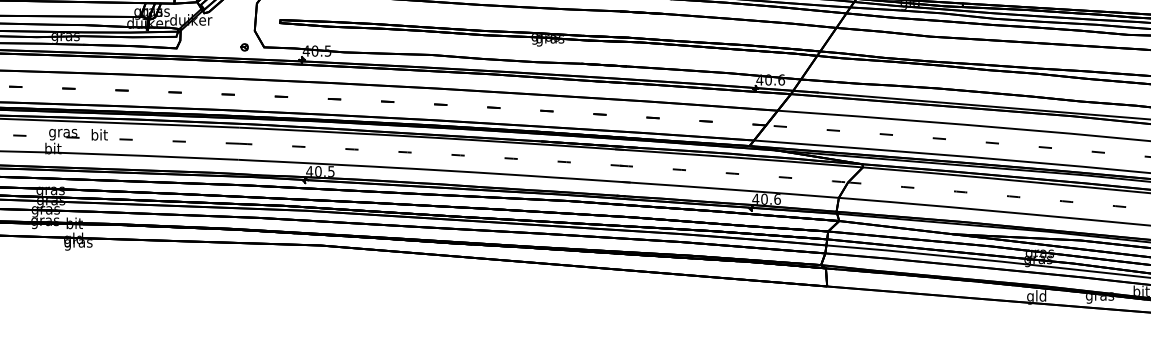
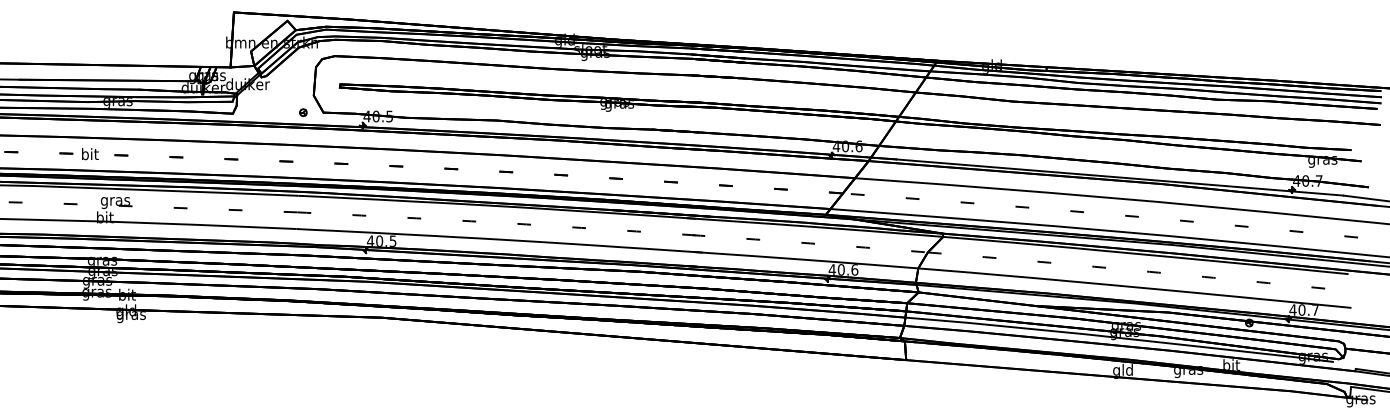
text: (99, 135) -> (90, 154), moved

